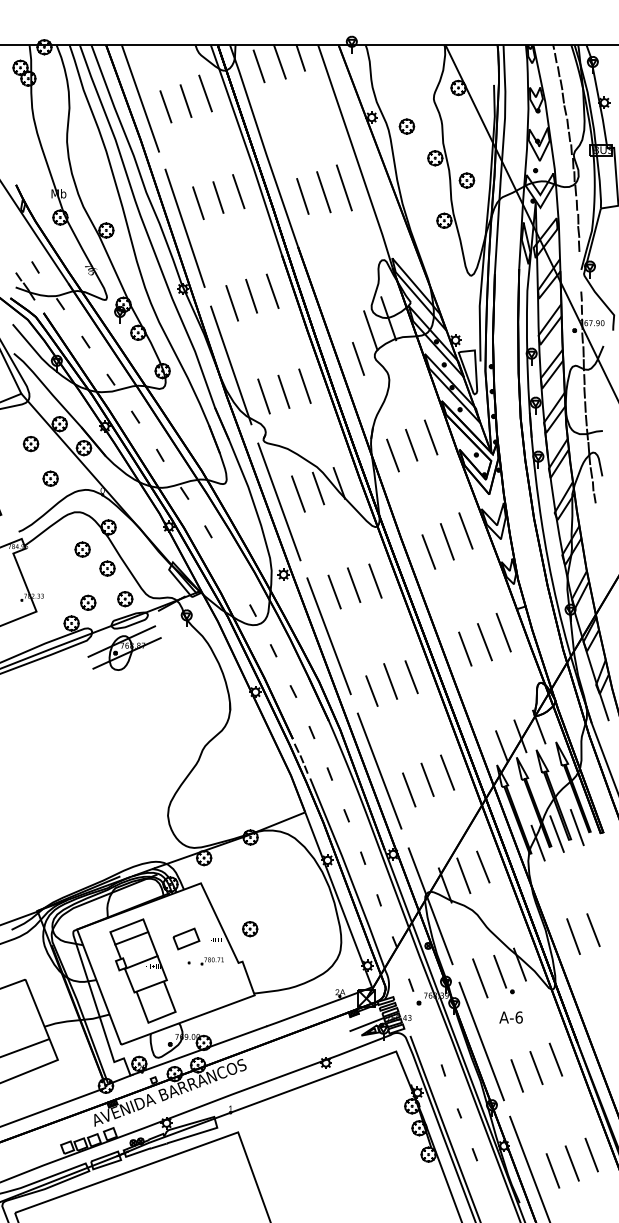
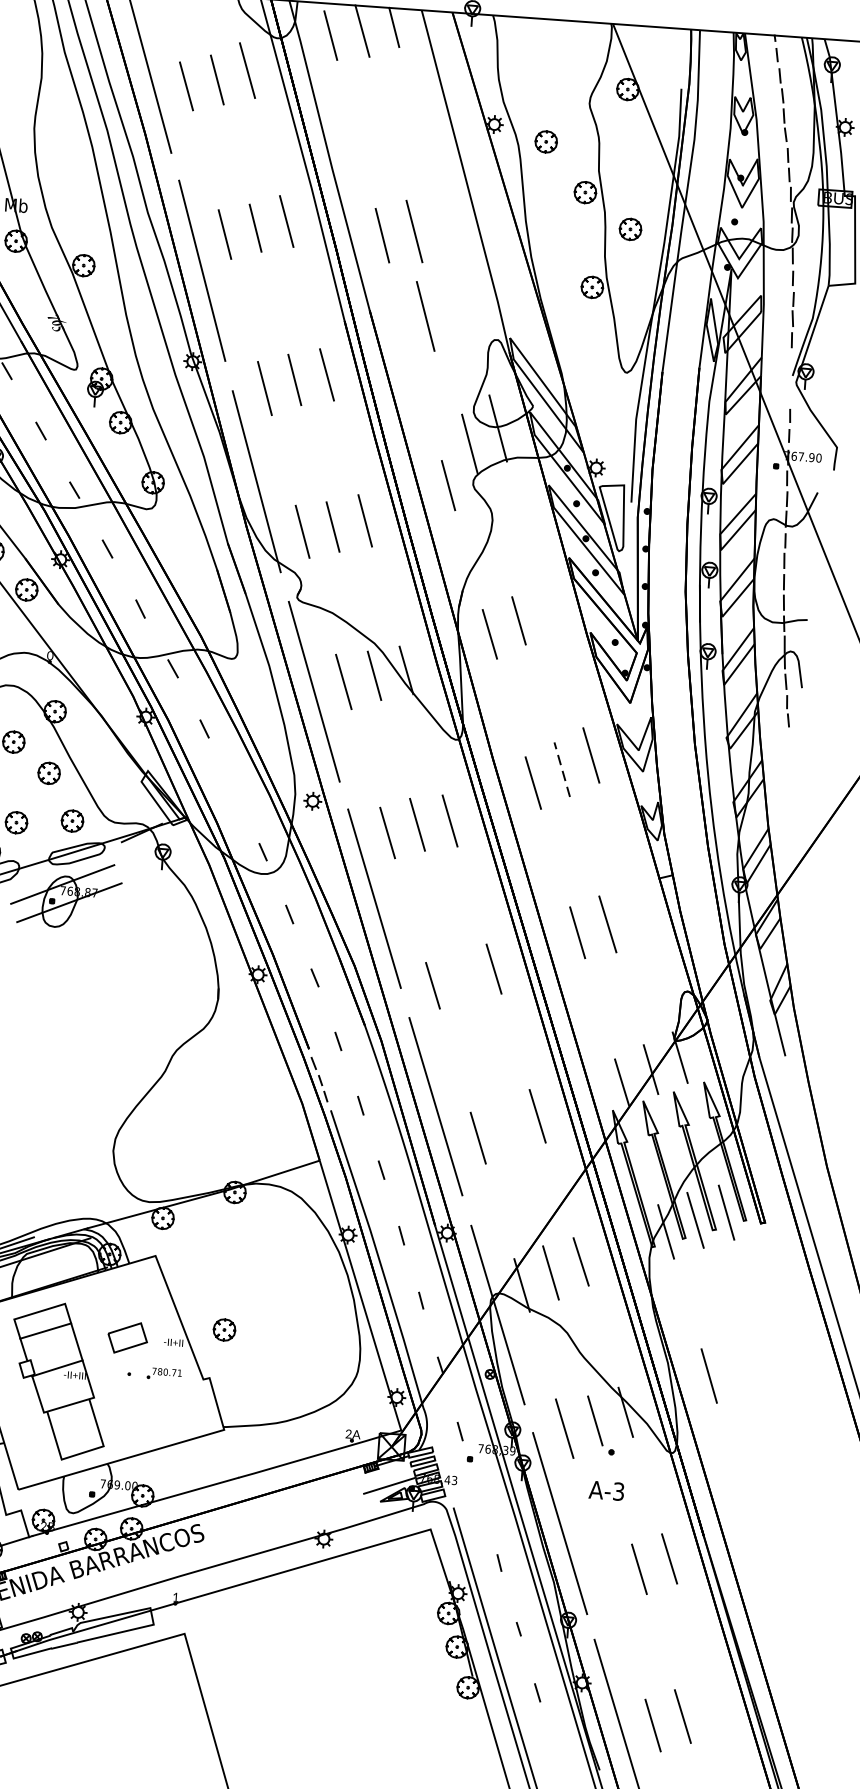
line: (343, 187) -> (424, 315), moved
line: (430, 437) -> (548, 611), removed
line: (447, 541) -> (562, 769), solid -> dashed
line: (503, 632) -> (636, 911), removed
line: (390, 681) -> (461, 973), removed
line: (427, 779) -> (506, 1124), removed
line: (593, 930) -> (739, 1368), removed
text: (518, 1017) -> (617, 1491), A-6 -> A-3
line: (517, 1075) -> (610, 1578), removed
line: (591, 1154) -> (712, 1705), removed

